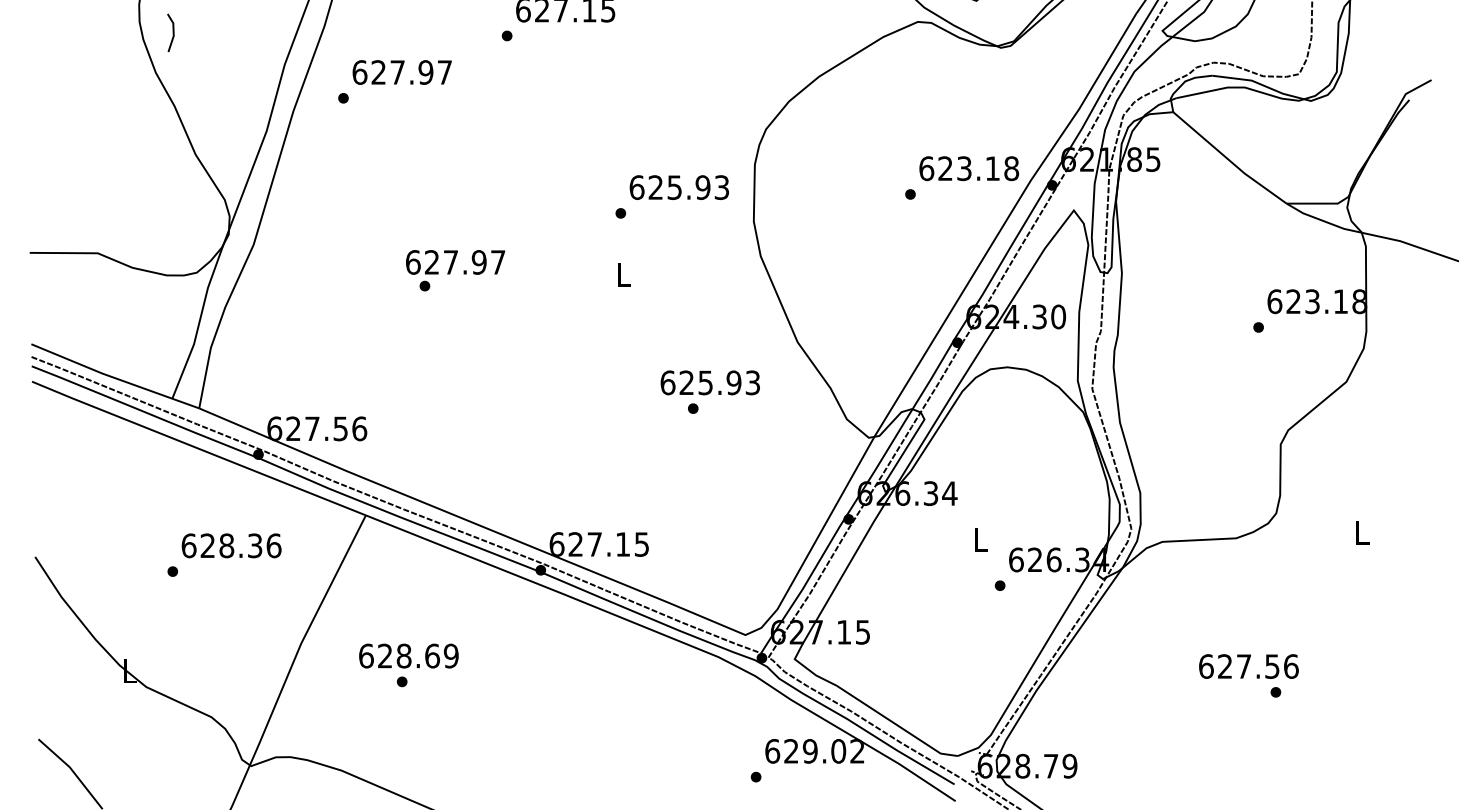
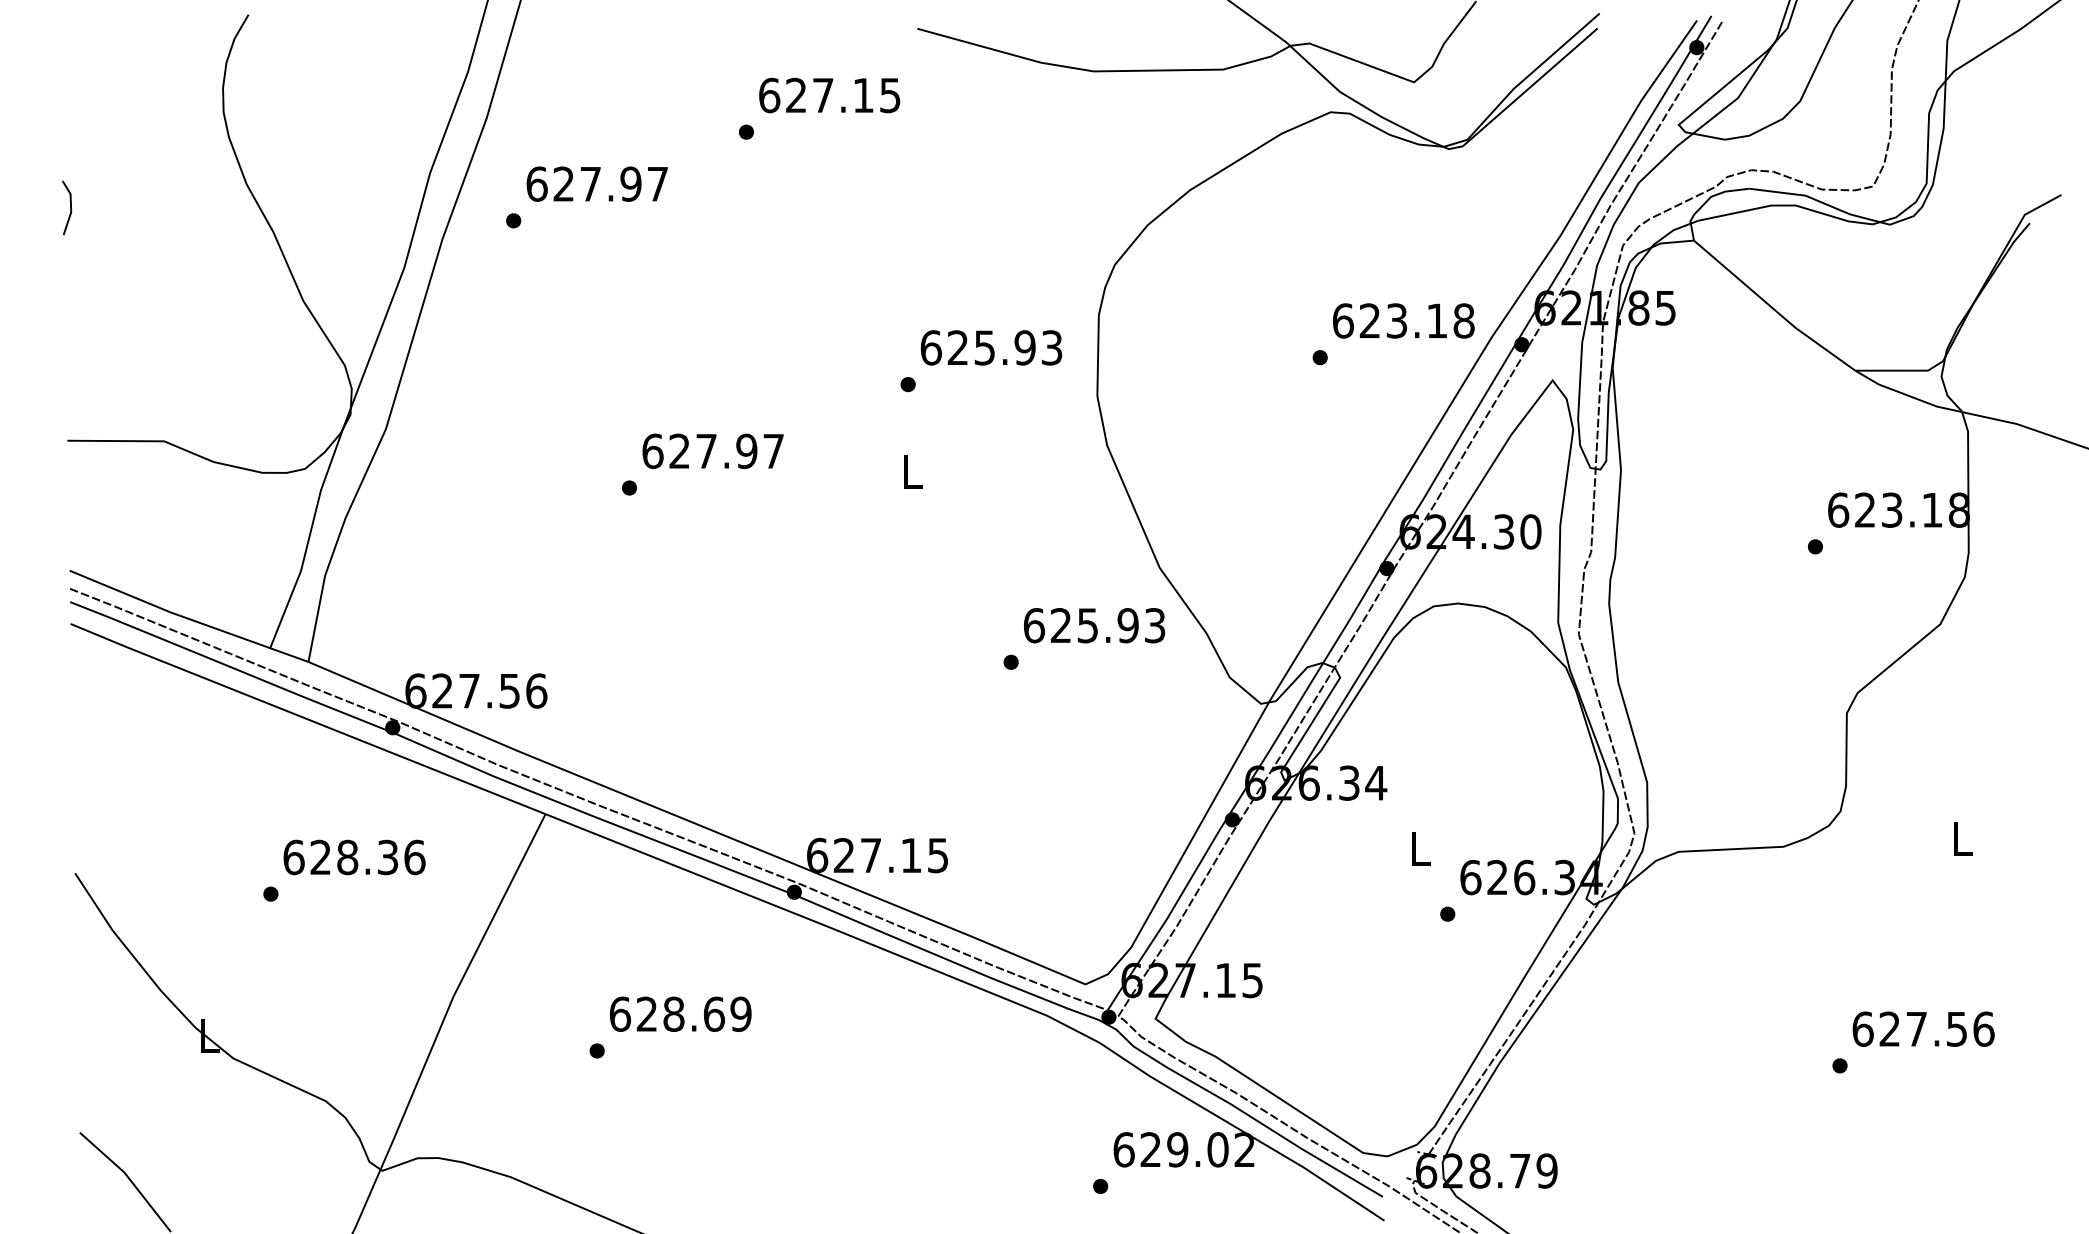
line: (173, 32) -> (70, 207), moved
text: (455, 261) -> (712, 450), moved
text: (710, 382) -> (1094, 625), moved
text: (408, 655) -> (680, 1013), moved
text: (1248, 666) -> (1923, 1028), moved

